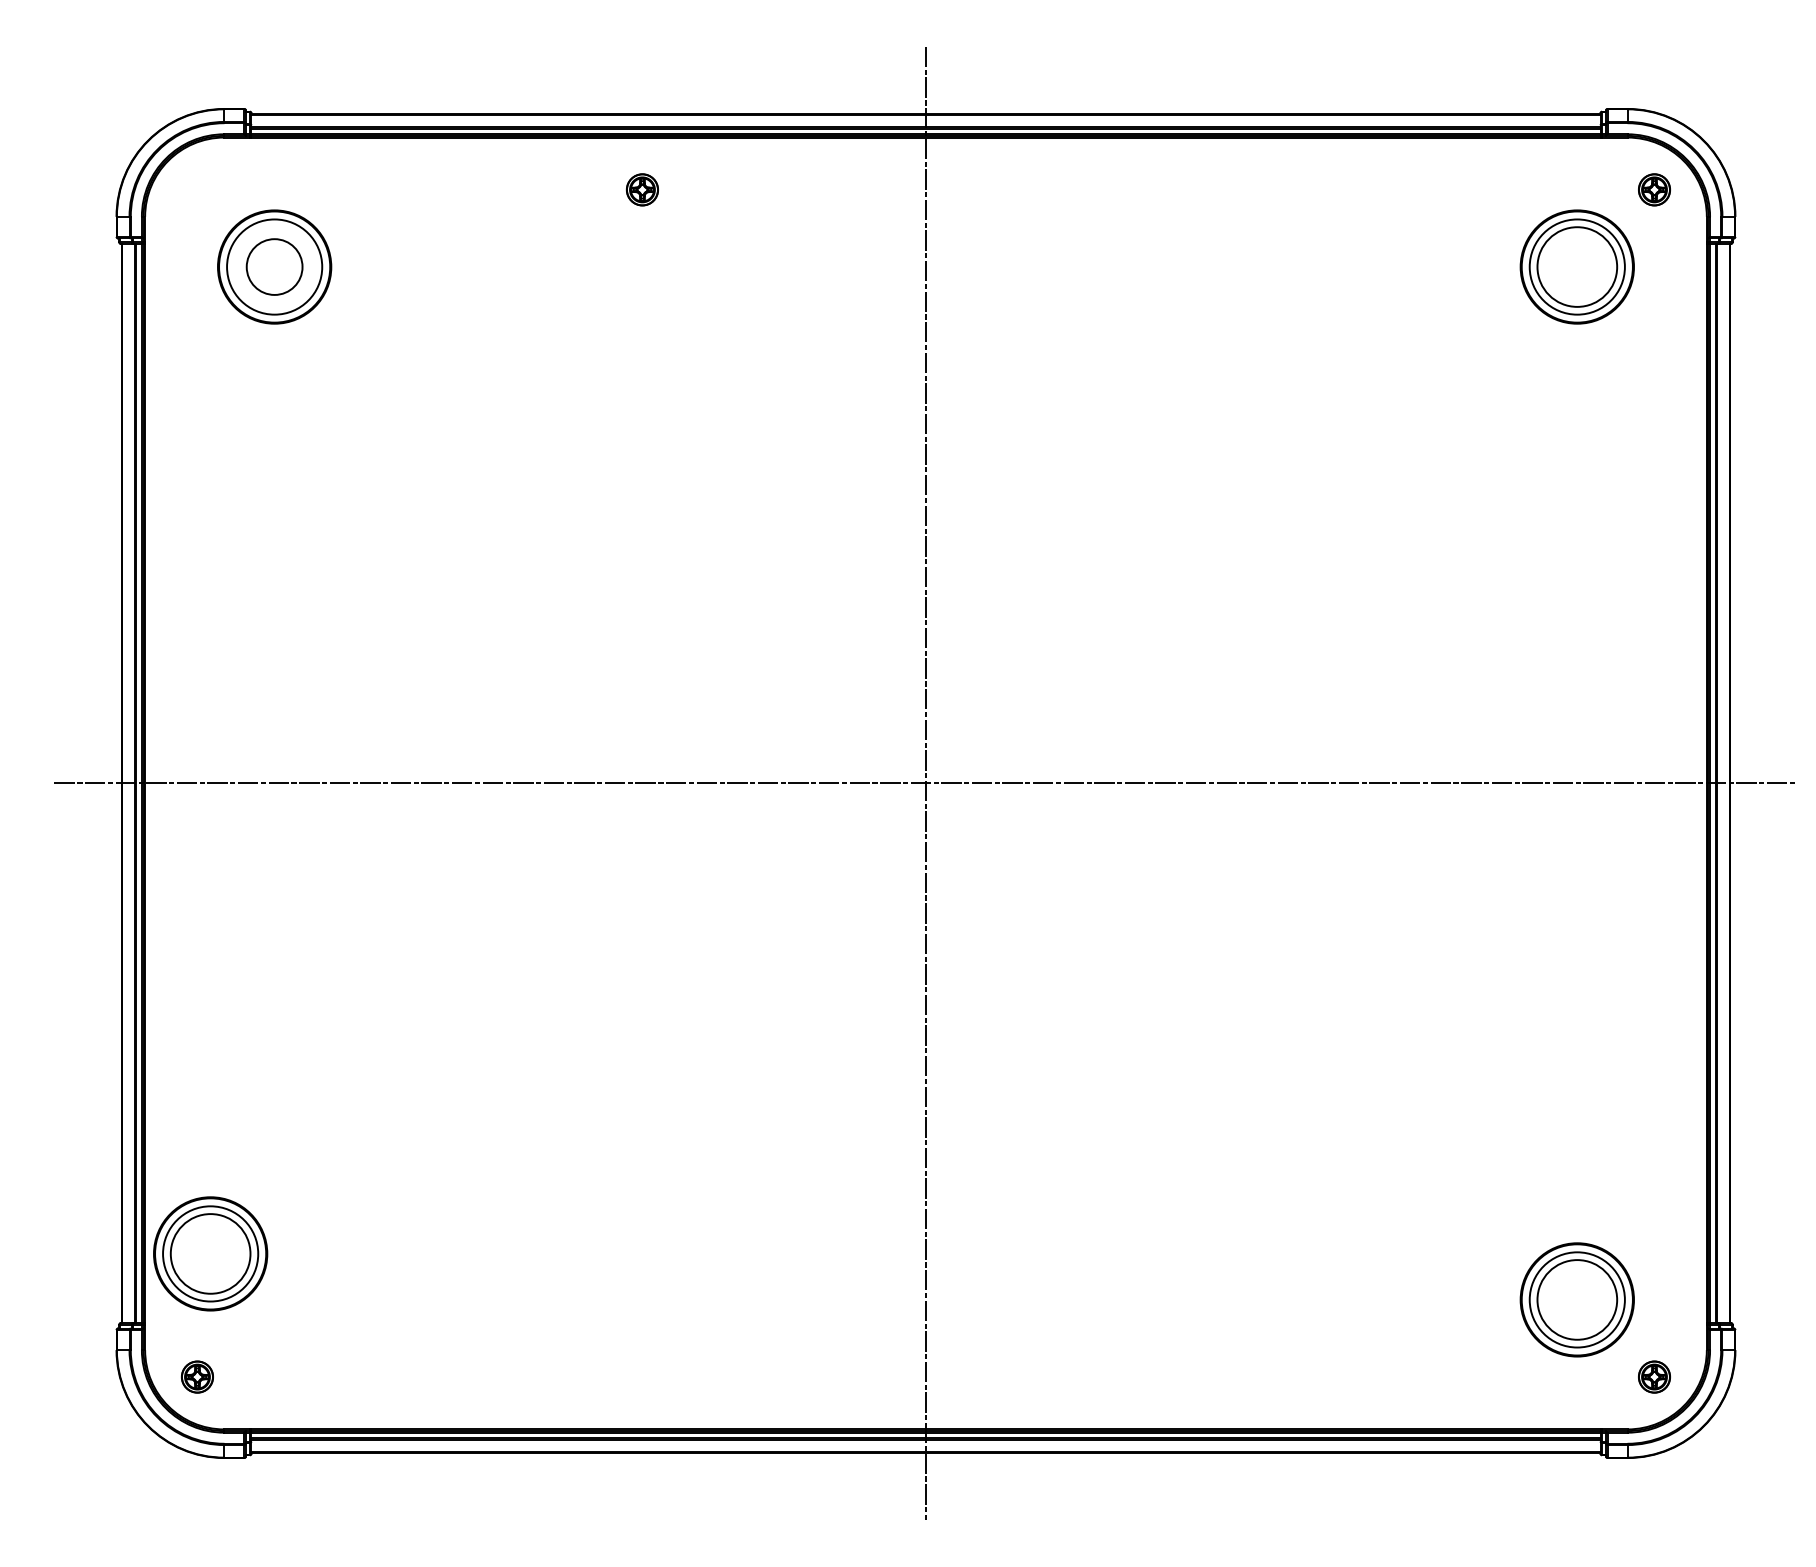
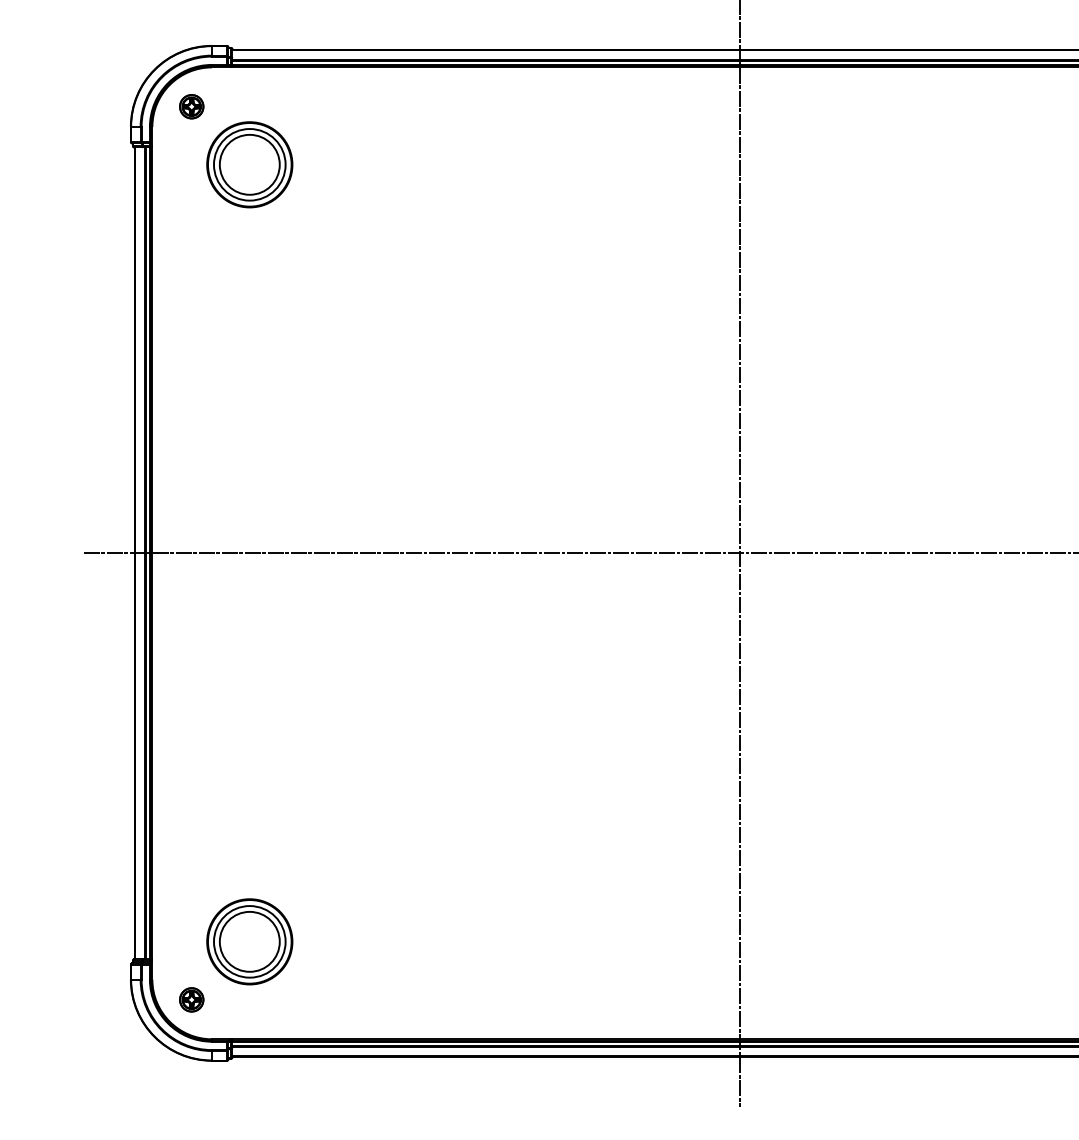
part: (642, 189) -> (191, 106), moved
circle: (274, 266) -> (249, 164), size x1.43
part: (210, 1253) -> (249, 941), moved

